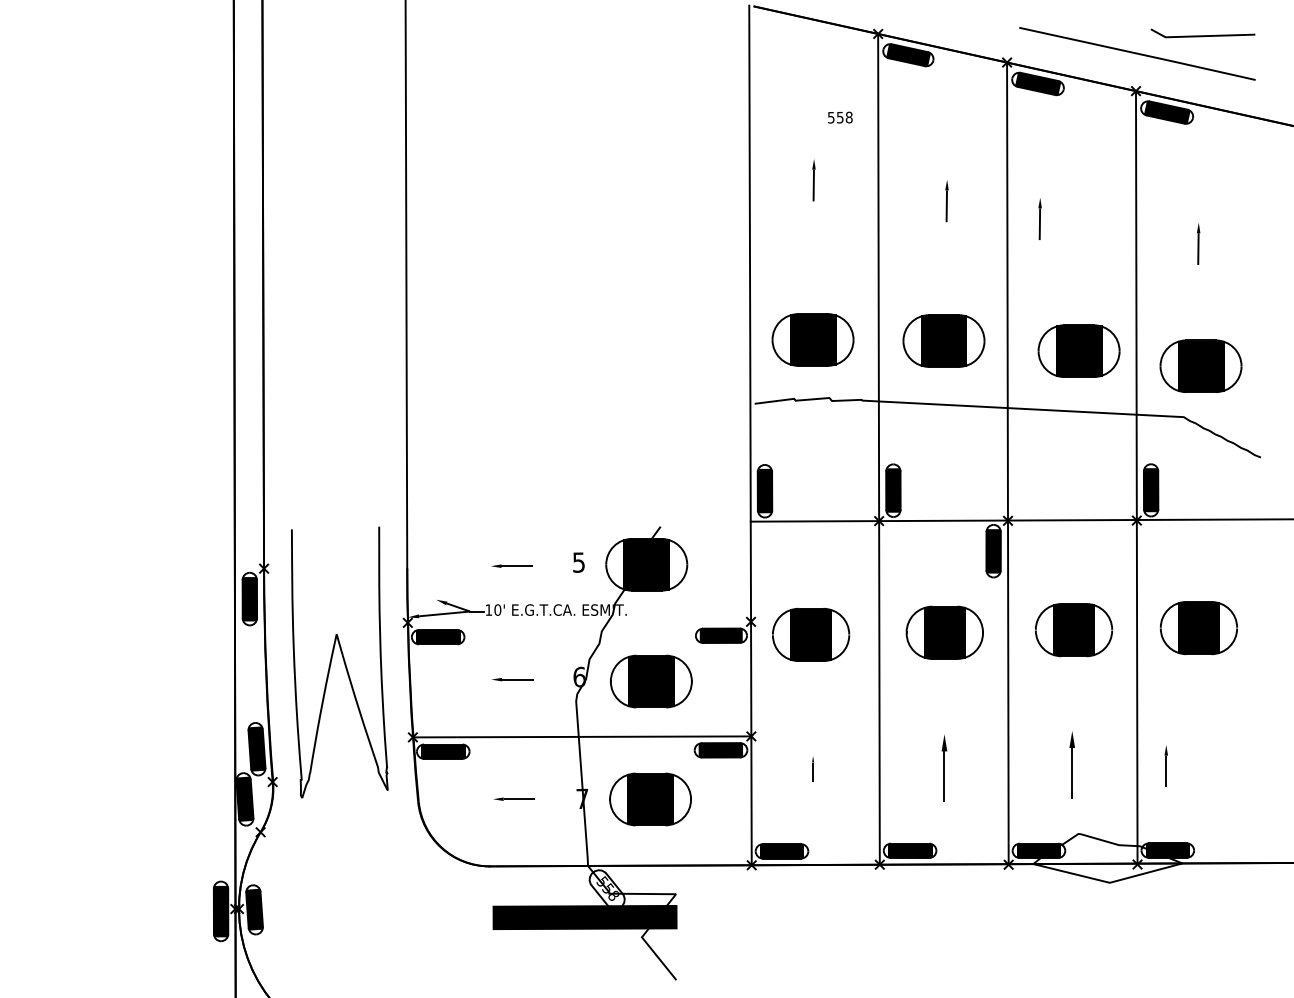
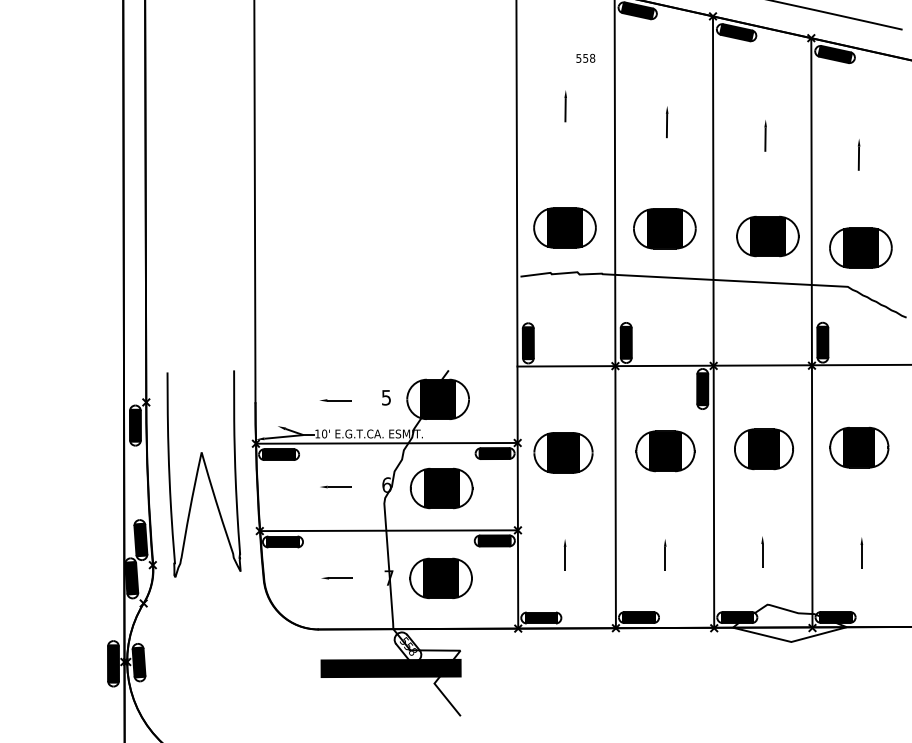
part: (1039, 218) -> (765, 135), moved
line: (579, 621) -> (386, 442), added
part: (1071, 764) -> (762, 551), size x0.62
part: (1165, 765) -> (861, 552), moved
part: (812, 768) -> (564, 554), size x1.67
part: (944, 768) -> (665, 554), size x0.62

